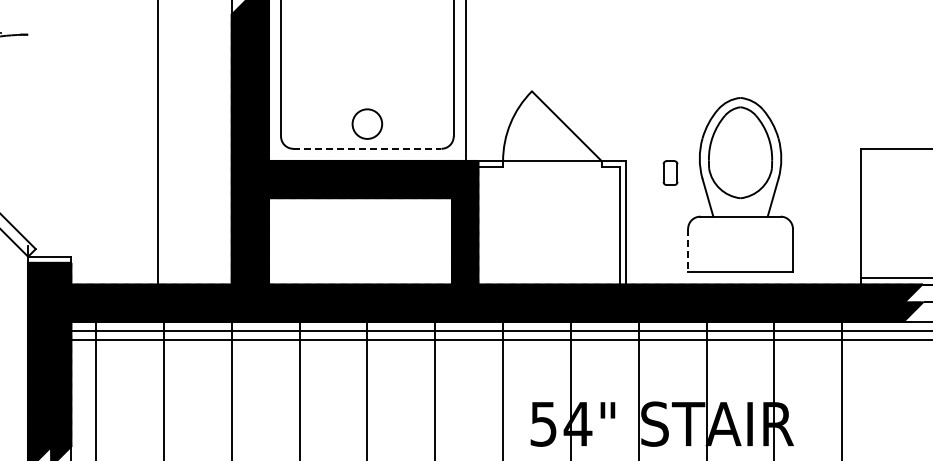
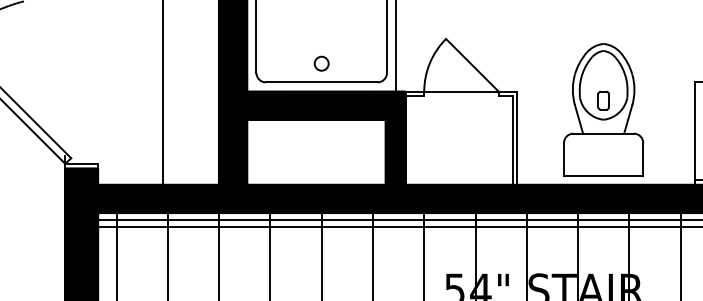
circle: (367, 123) -> (321, 63), size x0.62
line: (367, 148) -> (321, 82), dashed -> solid
part: (670, 172) -> (603, 100), moved
line: (688, 250) -> (564, 159), dashed -> solid

